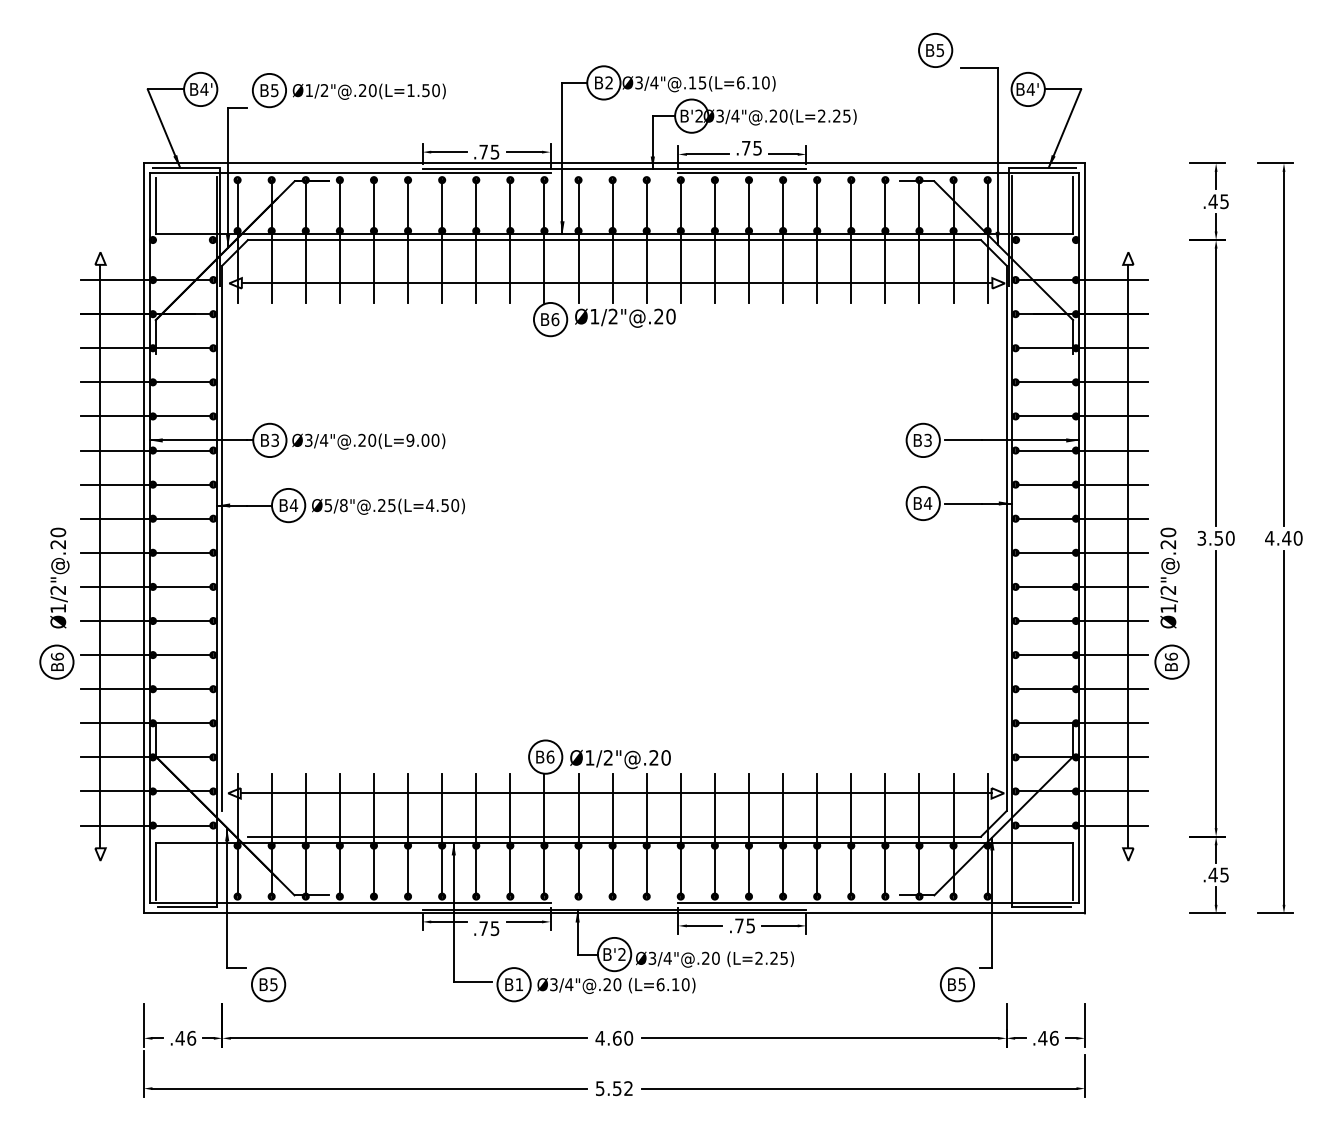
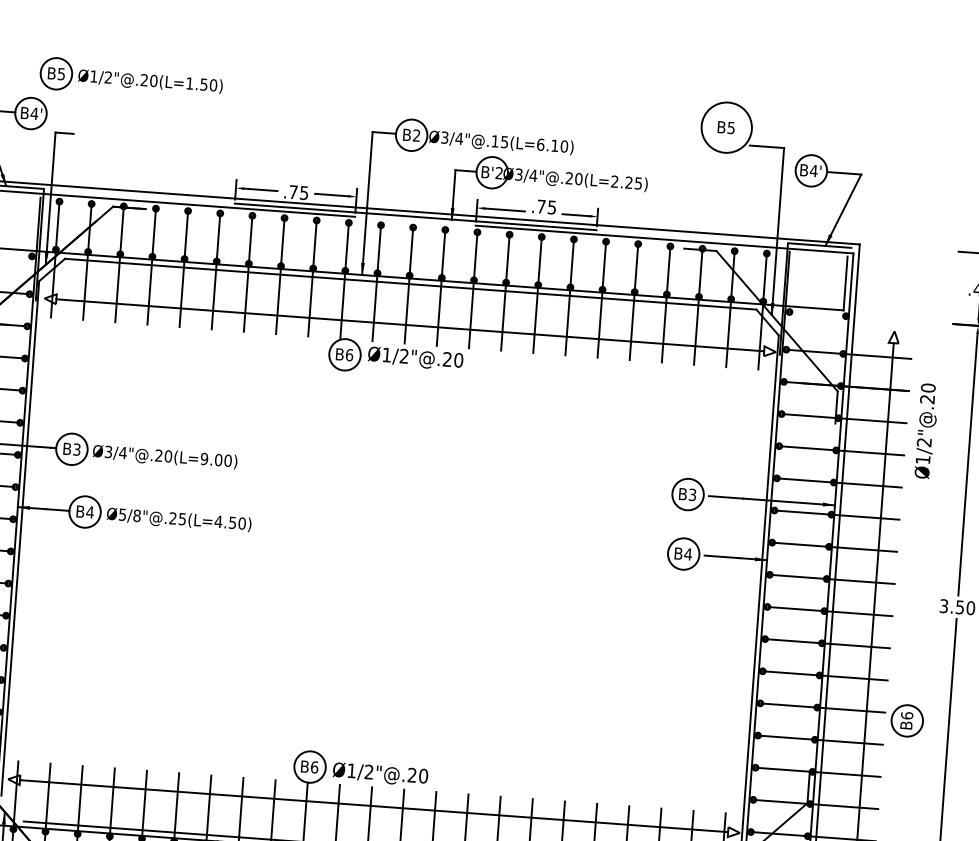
circle: (935, 50) -> (726, 127), size x1.6
part: (348, 90) -> (130, 79), moved
text: (1169, 577) -> (926, 430), moved

